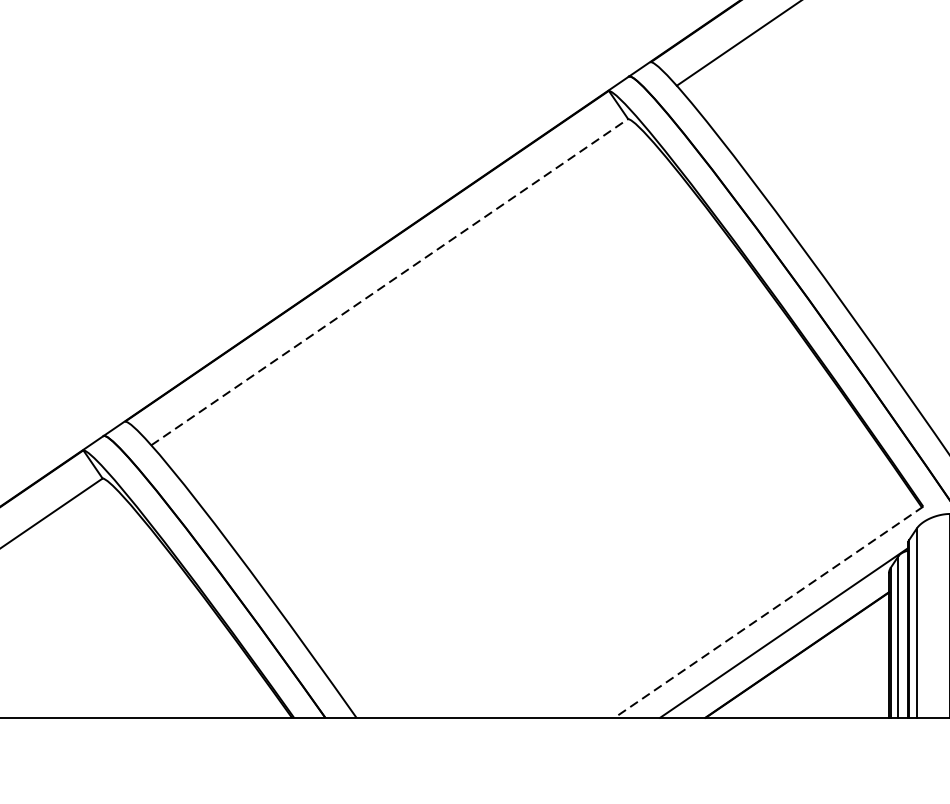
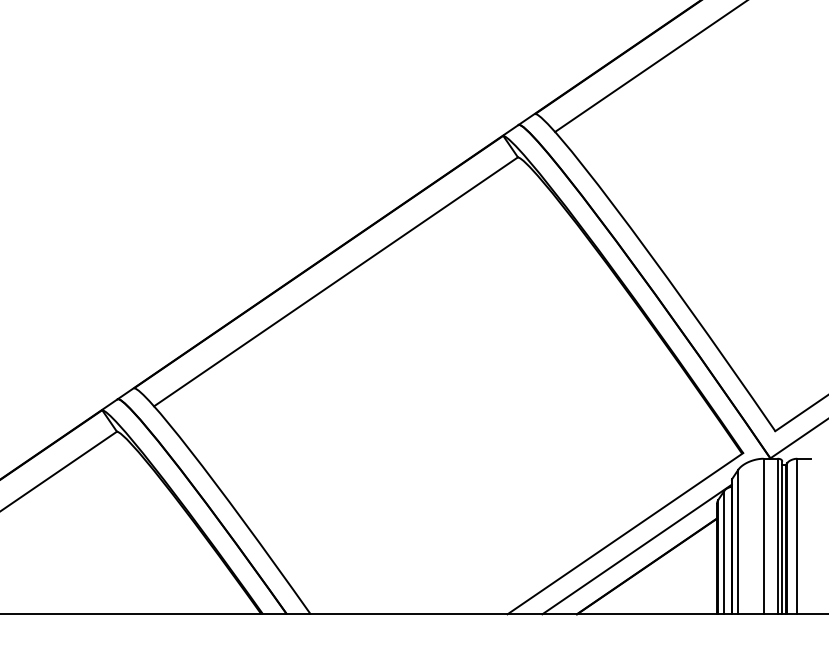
line: (390, 281) -> (336, 281), dashed -> solid
line: (769, 611) -> (625, 533), dashed -> solid

